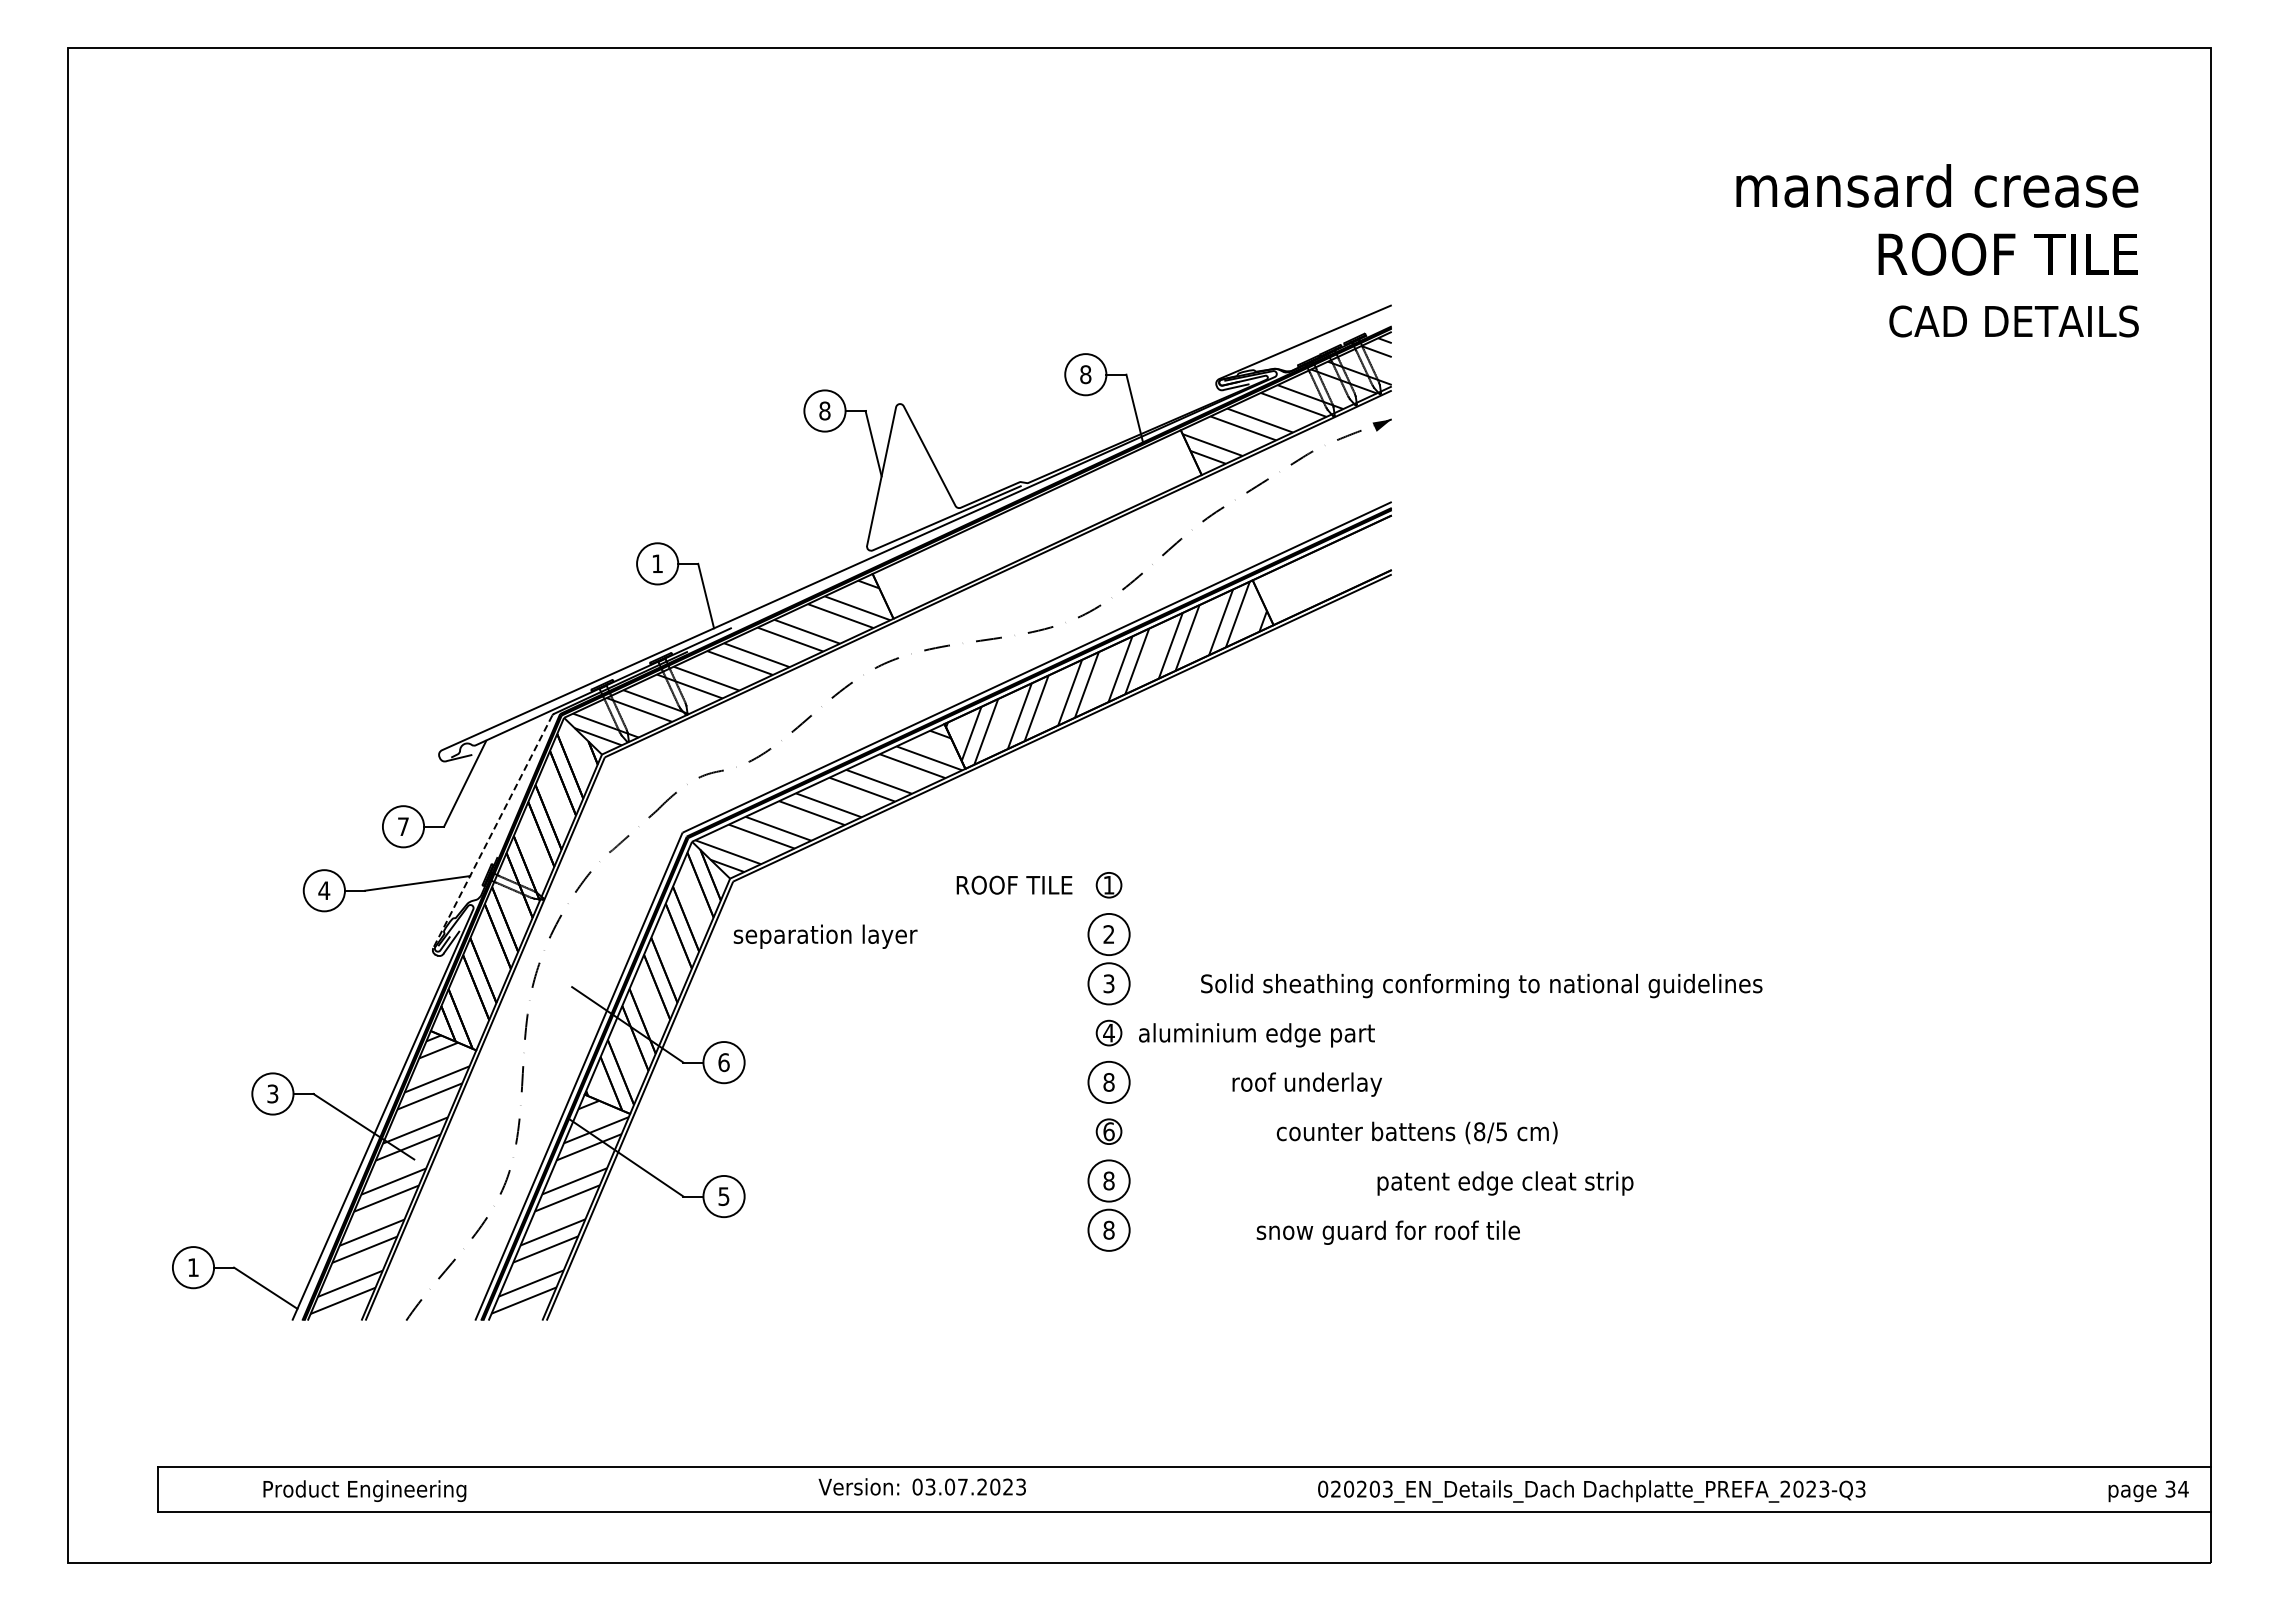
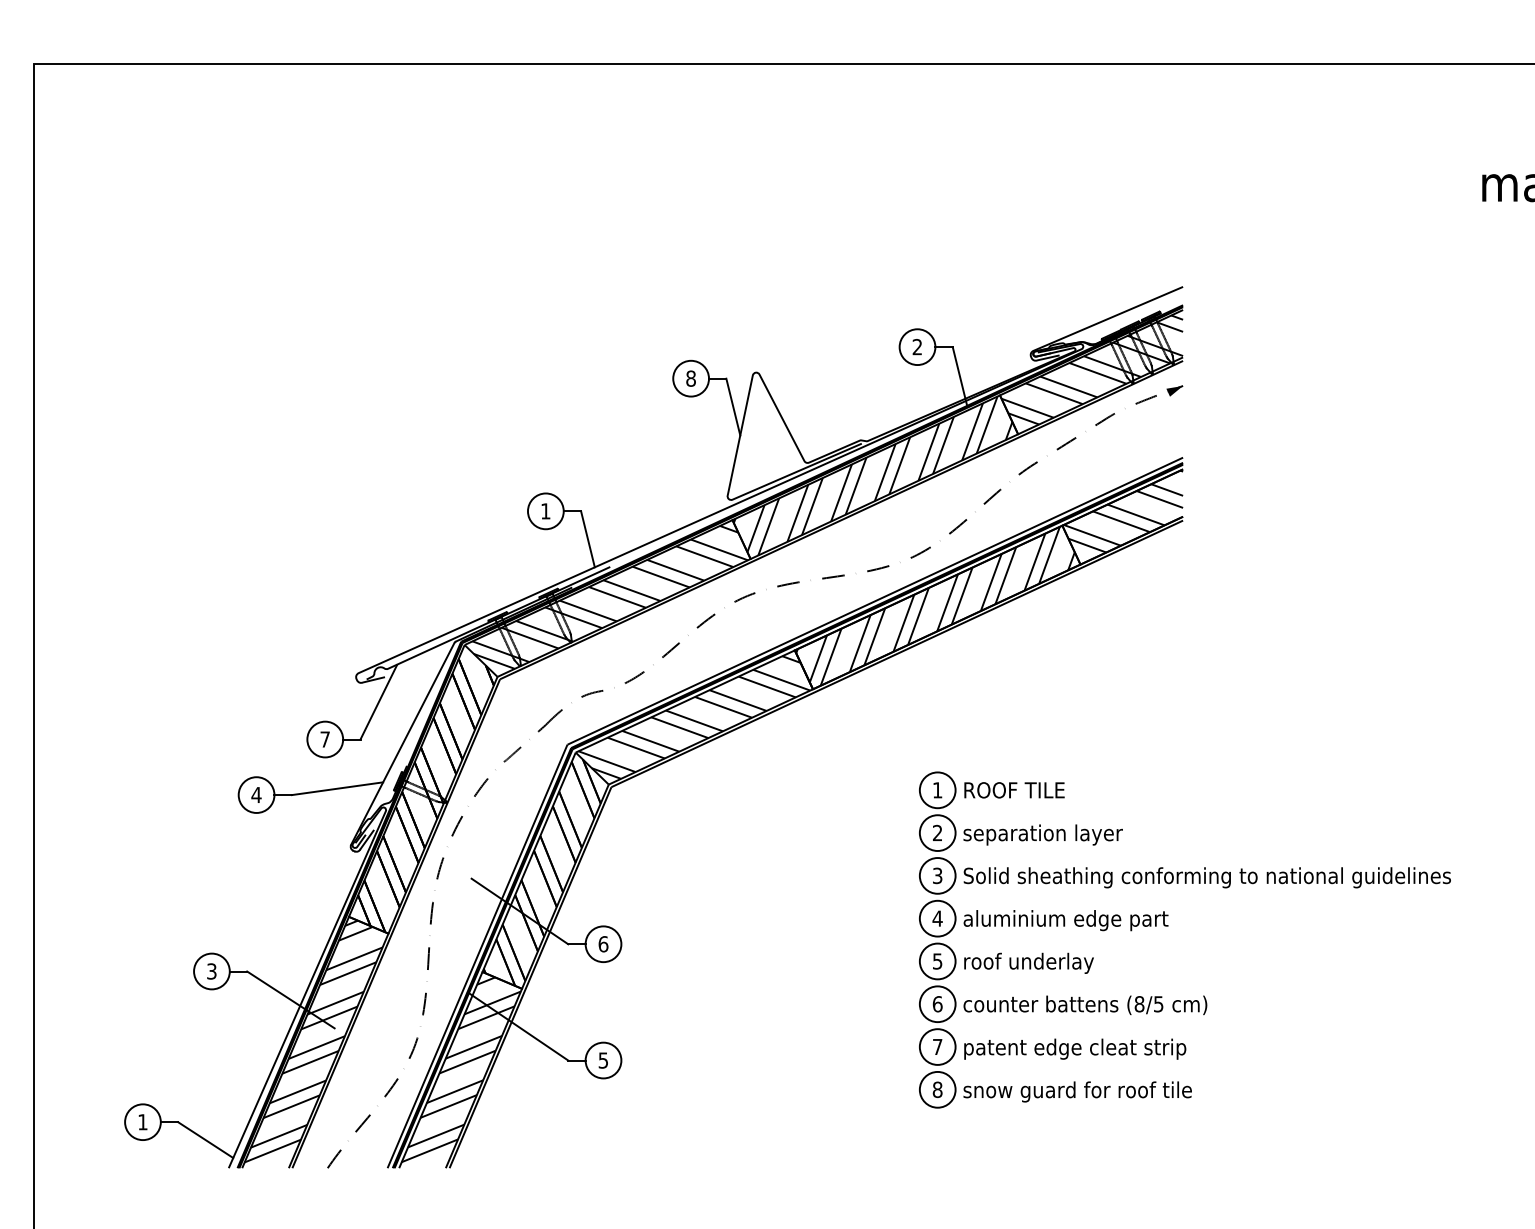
text: (1085, 374) -> (917, 346), 8 -> 2
hatch: (1034, 522) -> (872, 475), added
hatch: (1322, 563) -> (1122, 511), added
line: (492, 831) -> (402, 743), dashed -> solid
text: (1014, 884) -> (1014, 789), moved
circle: (1108, 884) -> (937, 789), size x1.67
text: (825, 936) -> (1043, 834), moved
text: (1481, 985) -> (1207, 877), moved
circle: (1108, 1032) -> (937, 918), size x1.67
text: (1108, 1082) -> (937, 961), 8 -> 5
text: (1306, 1084) -> (1028, 963), moved
circle: (1108, 1131) -> (937, 1004), size x1.67
text: (1416, 1132) -> (1084, 1004), moved
text: (1108, 1180) -> (937, 1046), 8 -> 7
text: (1505, 1183) -> (1075, 1049), moved
text: (1387, 1232) -> (1076, 1091), moved

